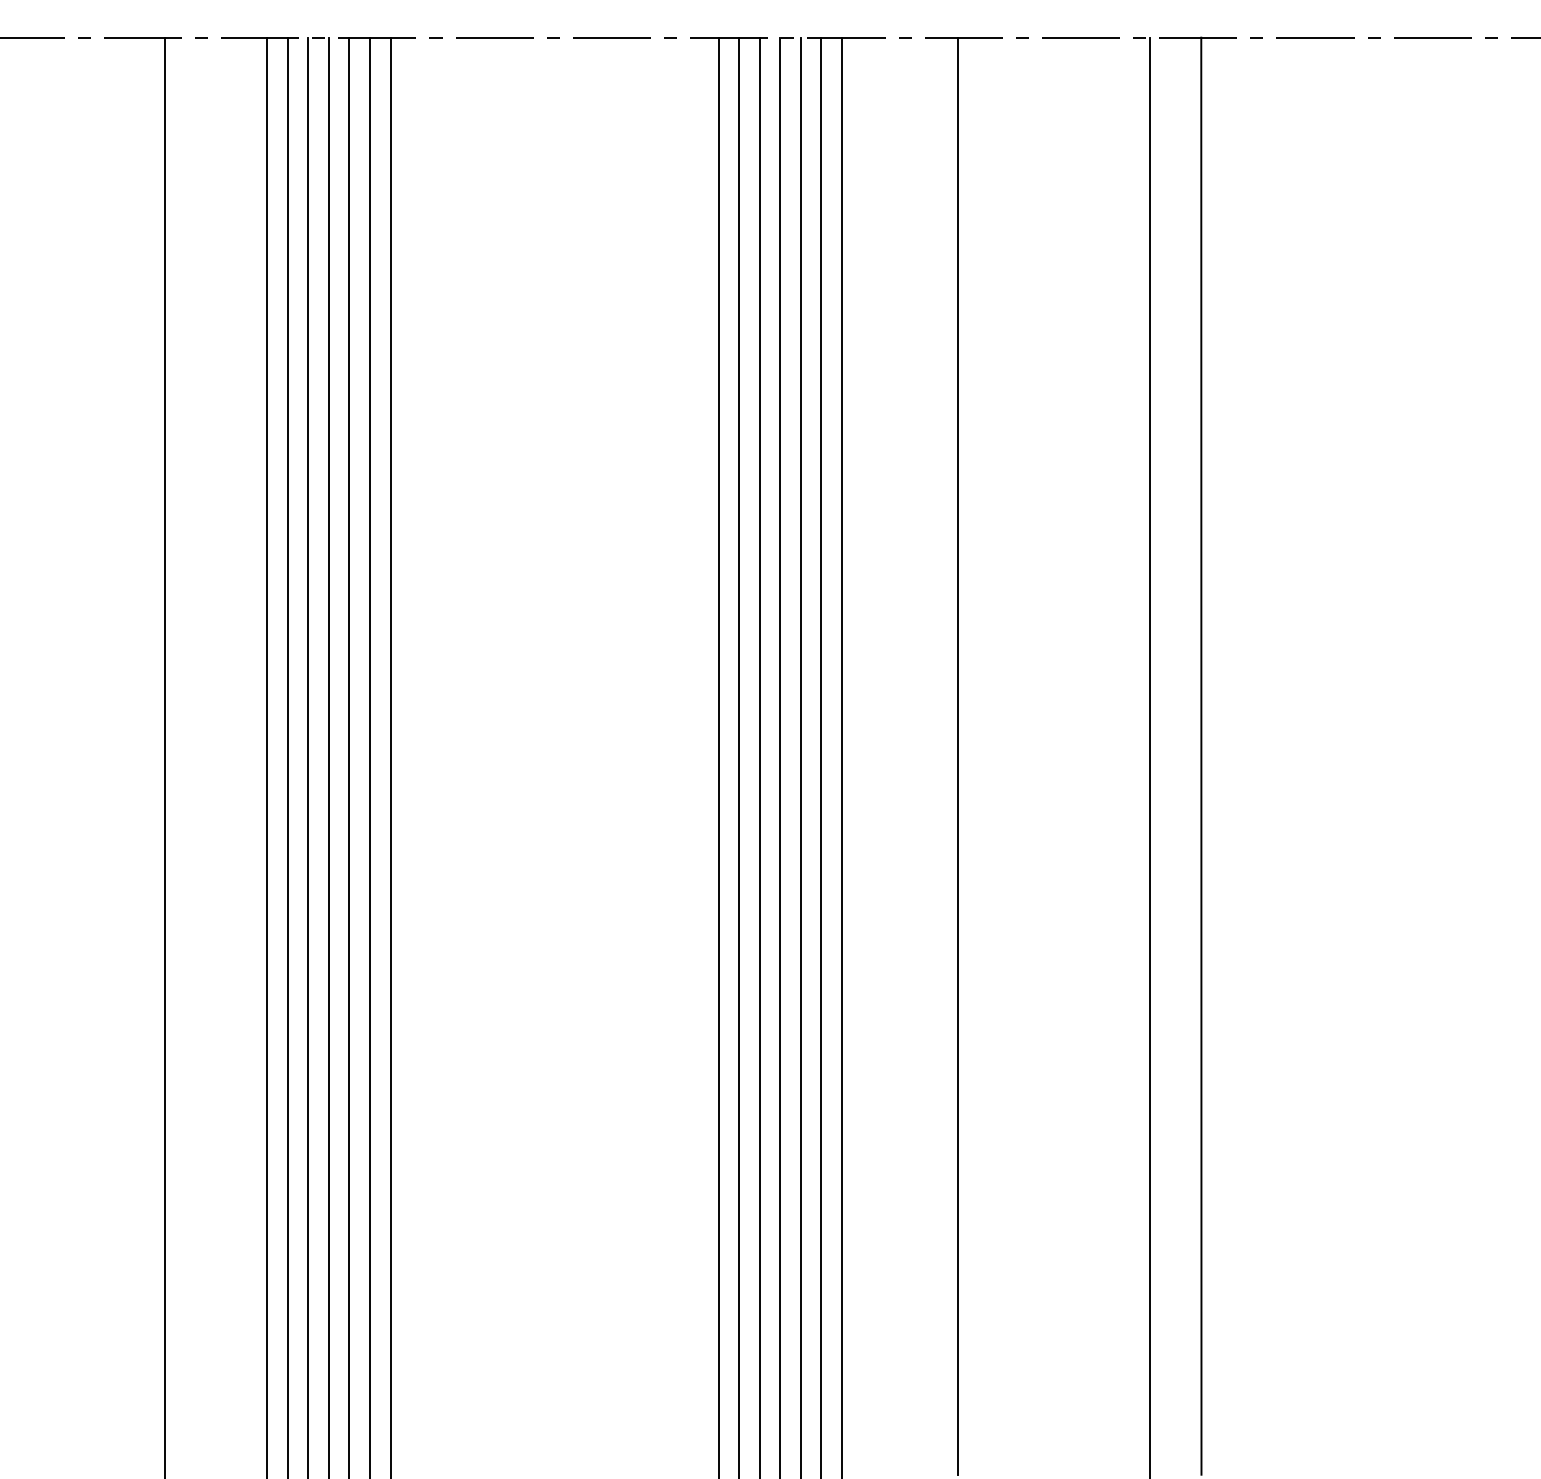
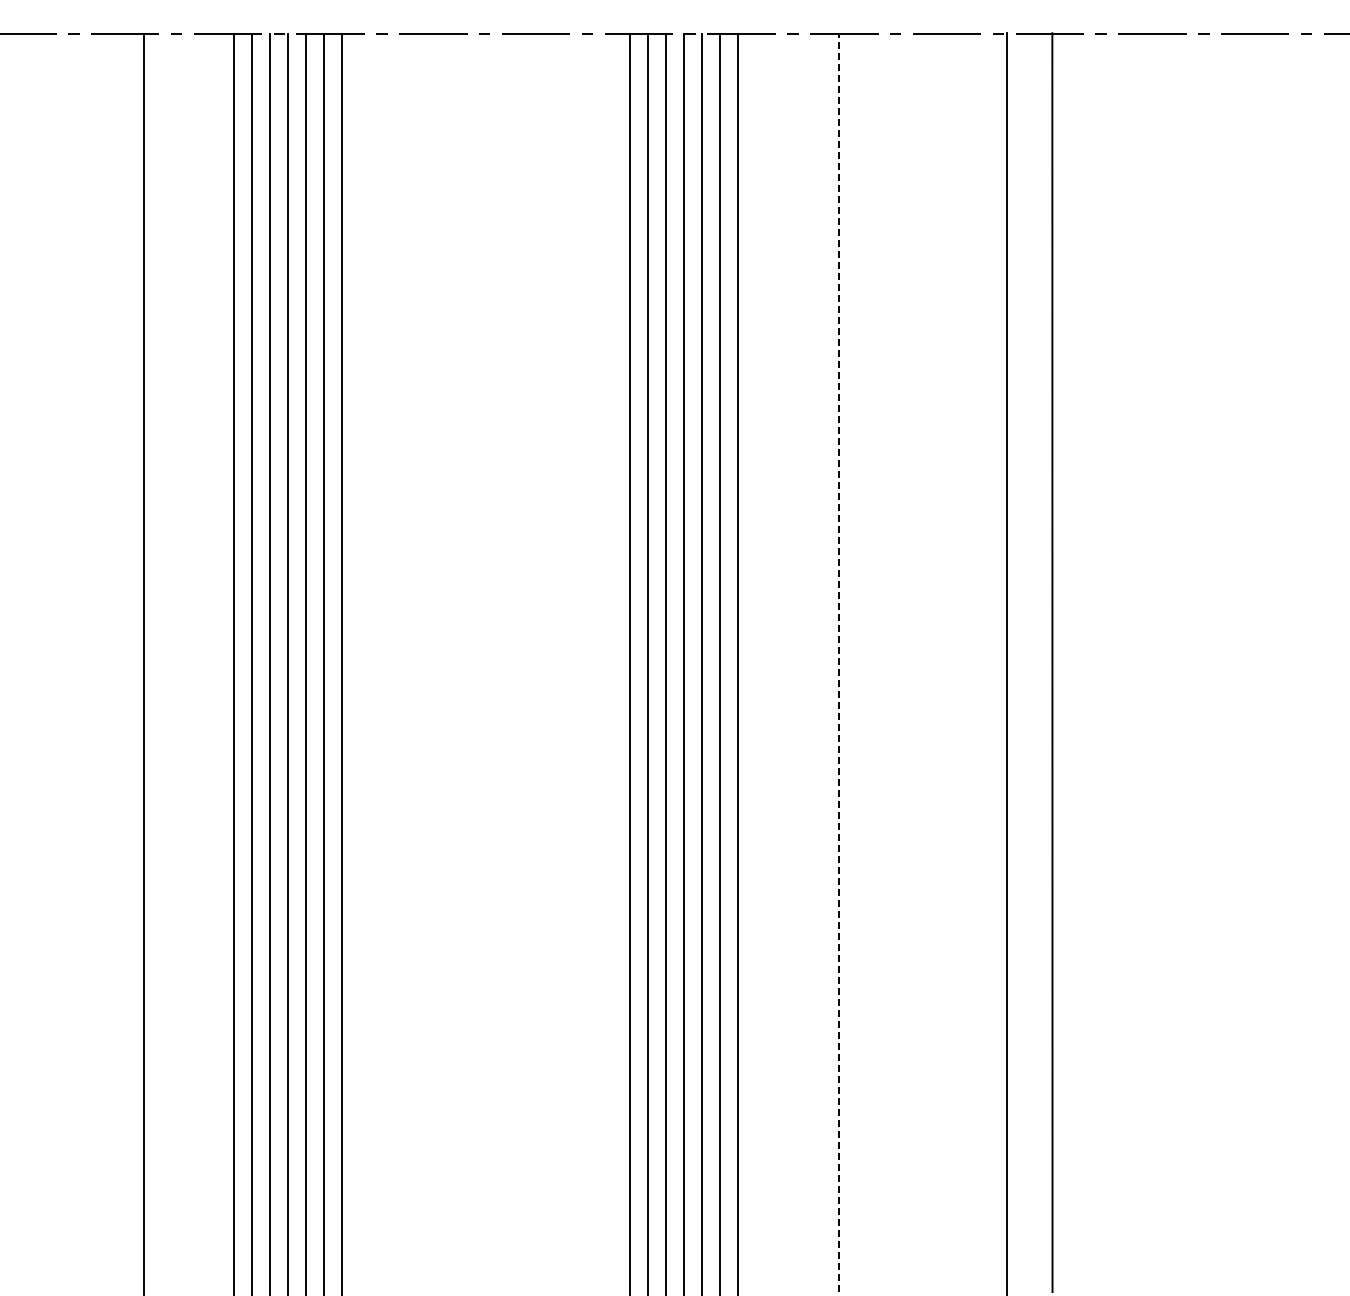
line: (958, 756) -> (839, 662), solid -> dashed

